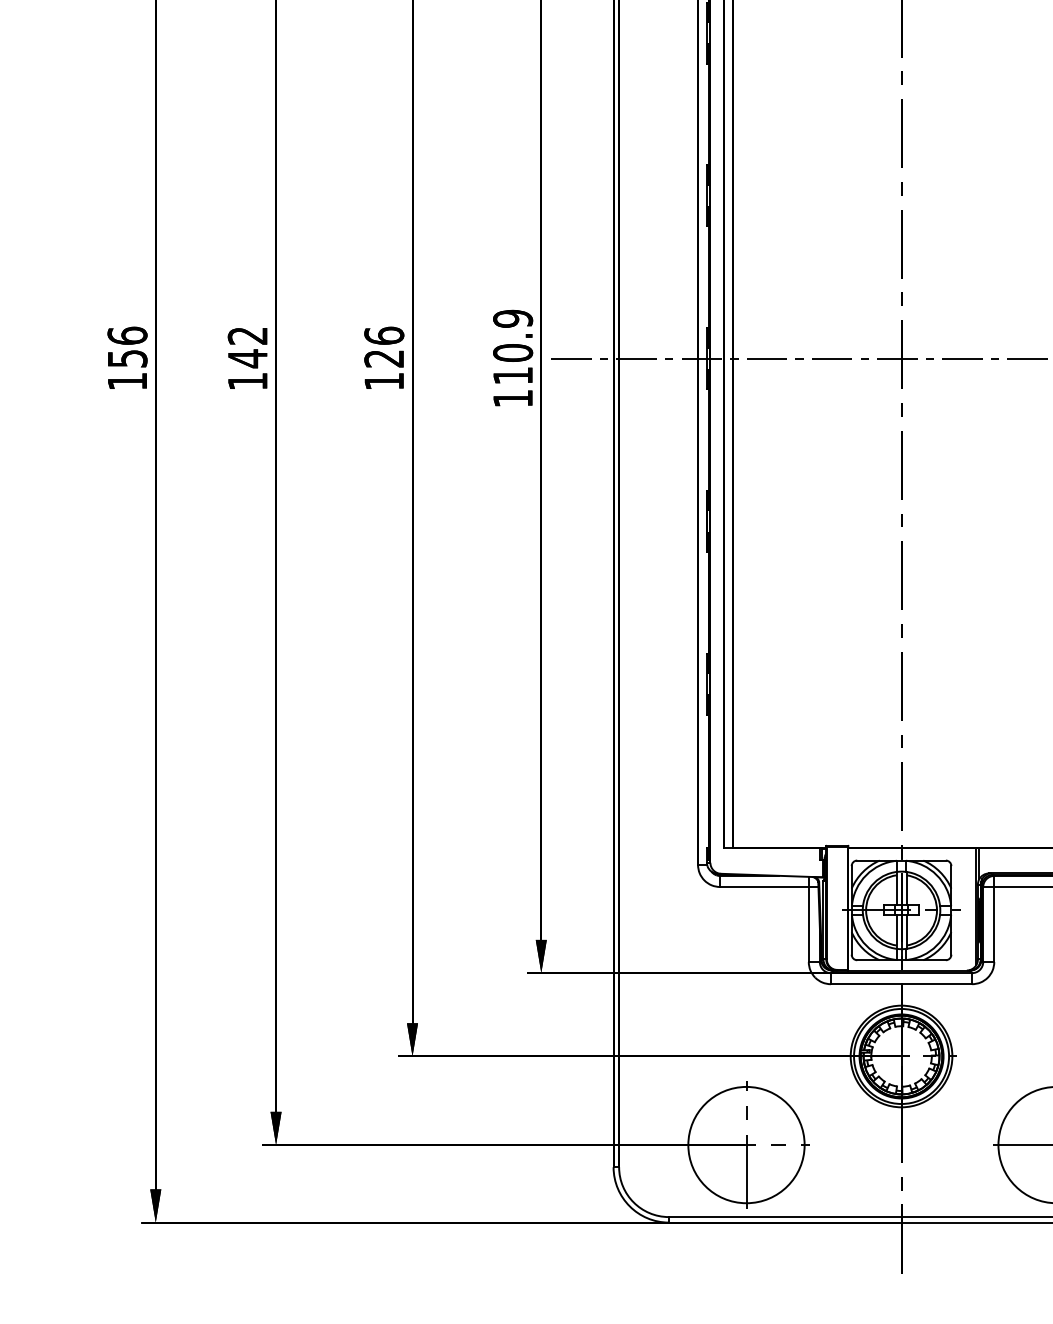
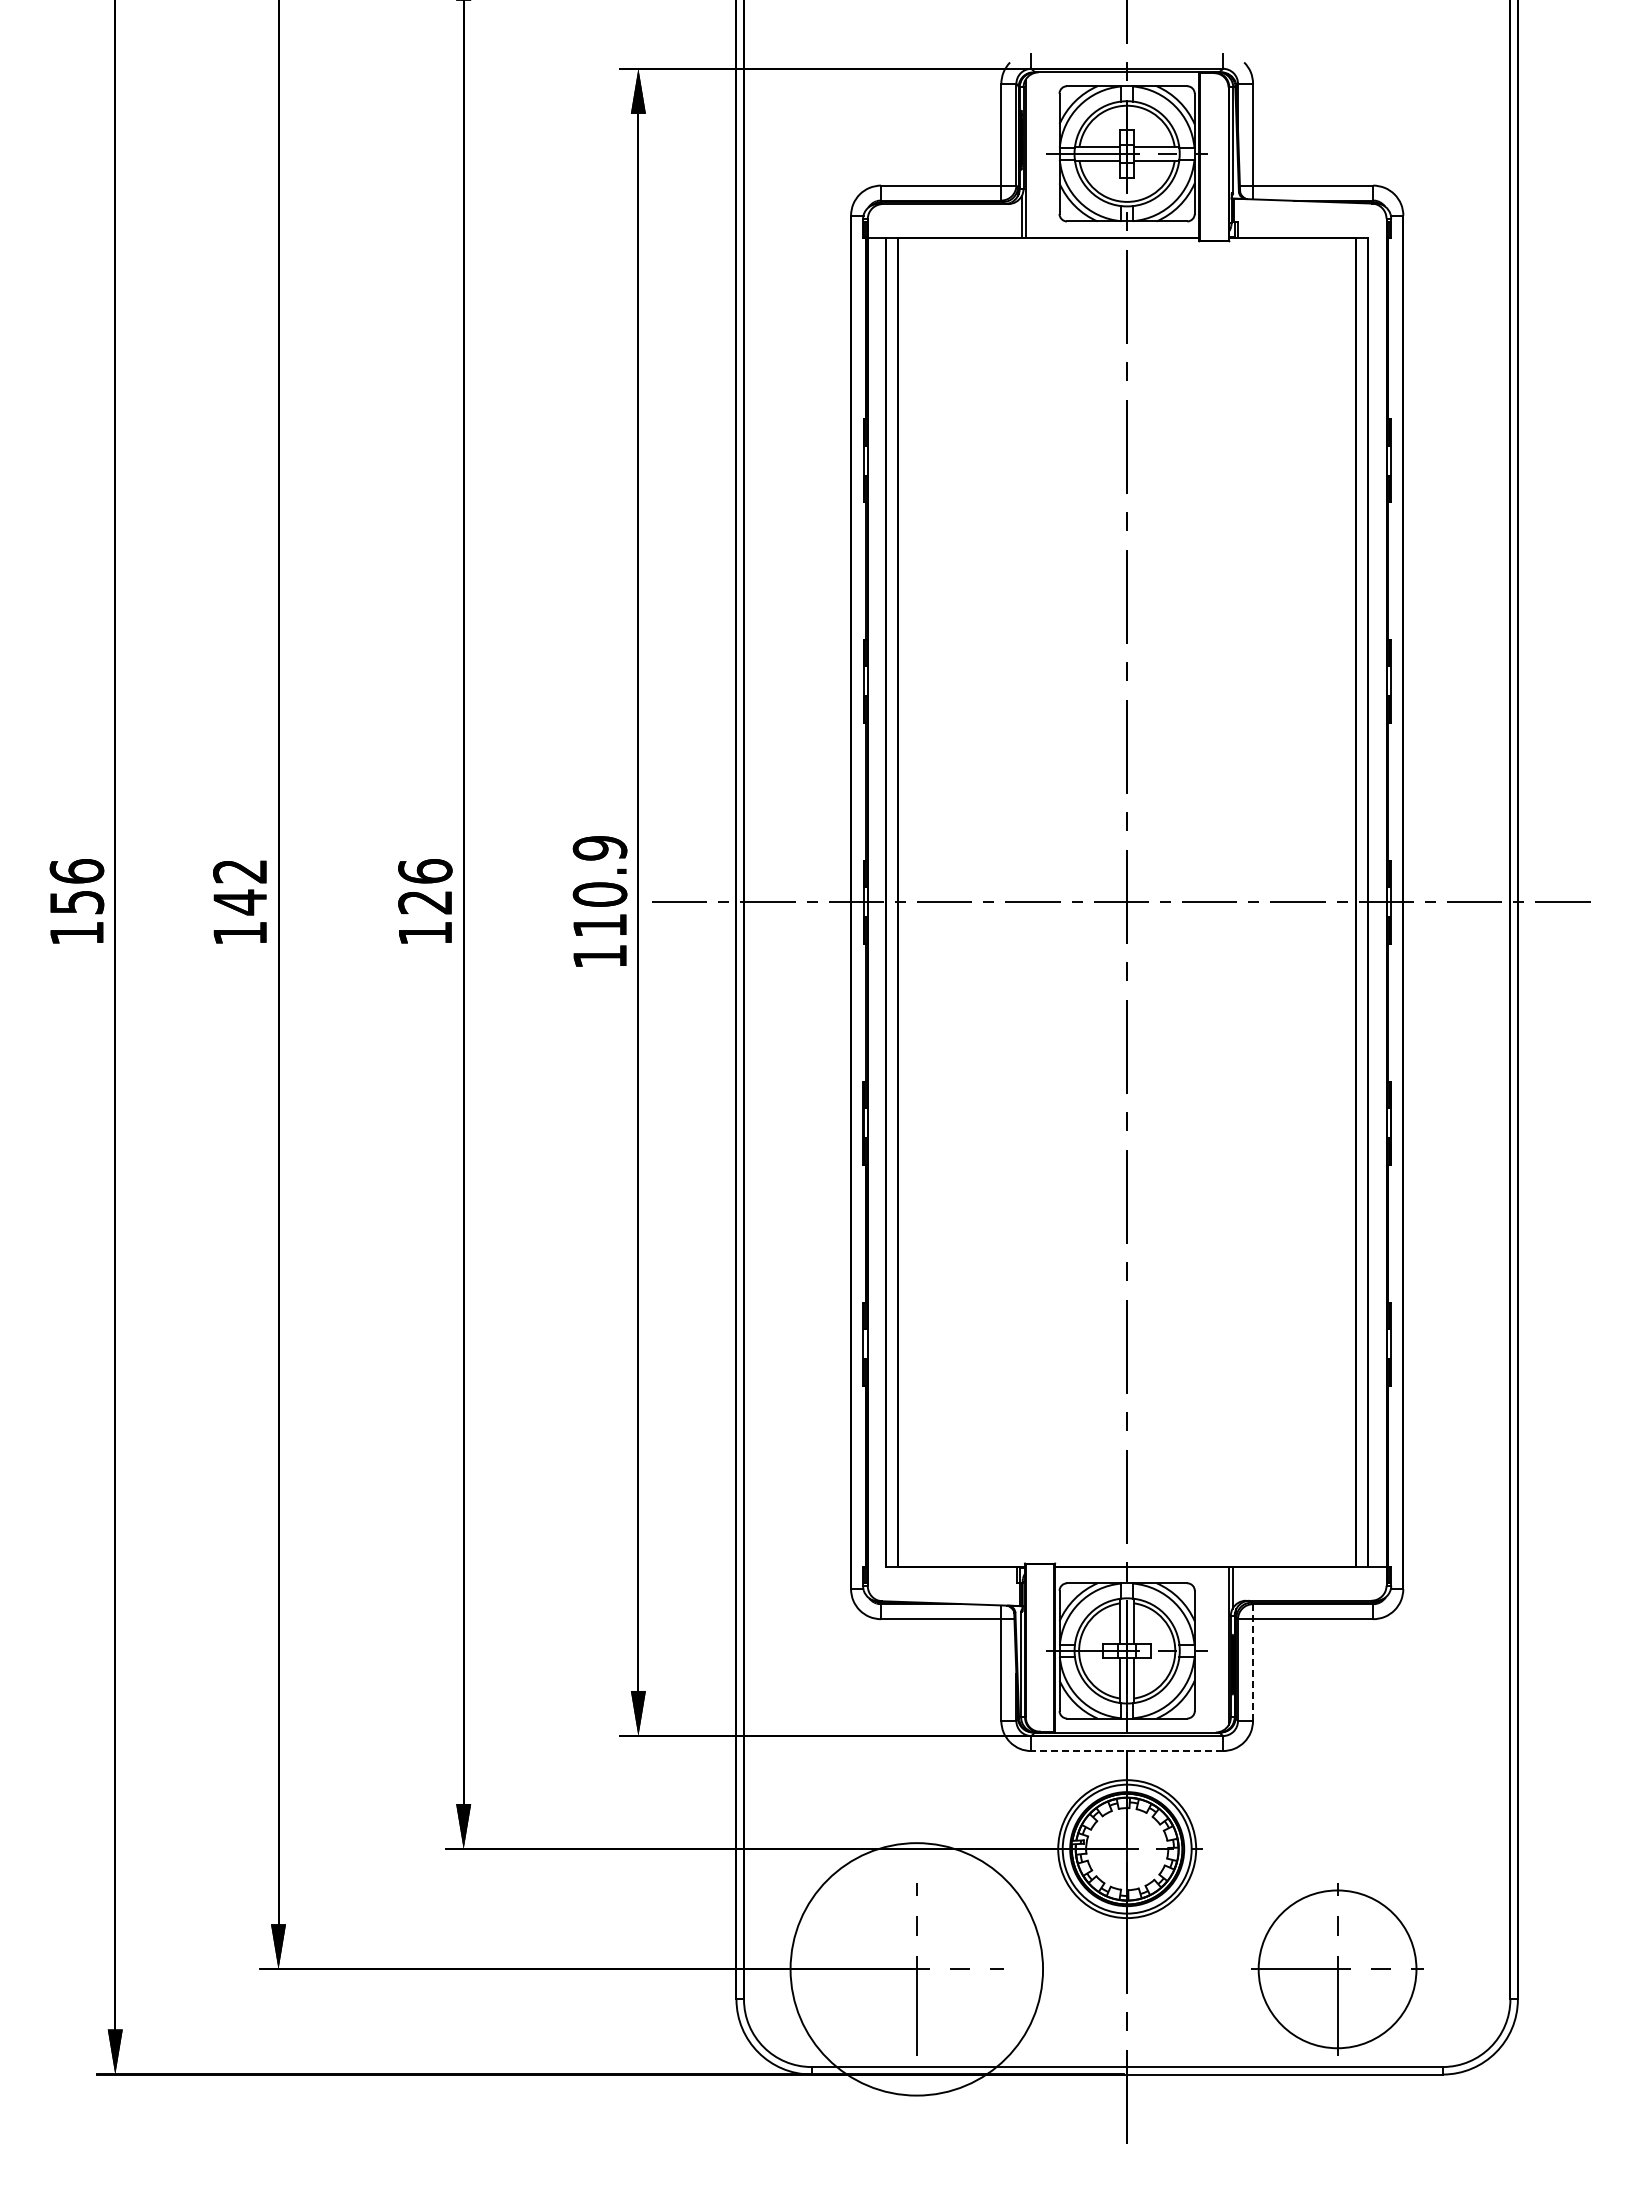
line: (994, 919) -> (1253, 1663), solid -> dashed
line: (901, 984) -> (1127, 1751), solid -> dashed
circle: (746, 1145) -> (916, 1969), size x1.6

